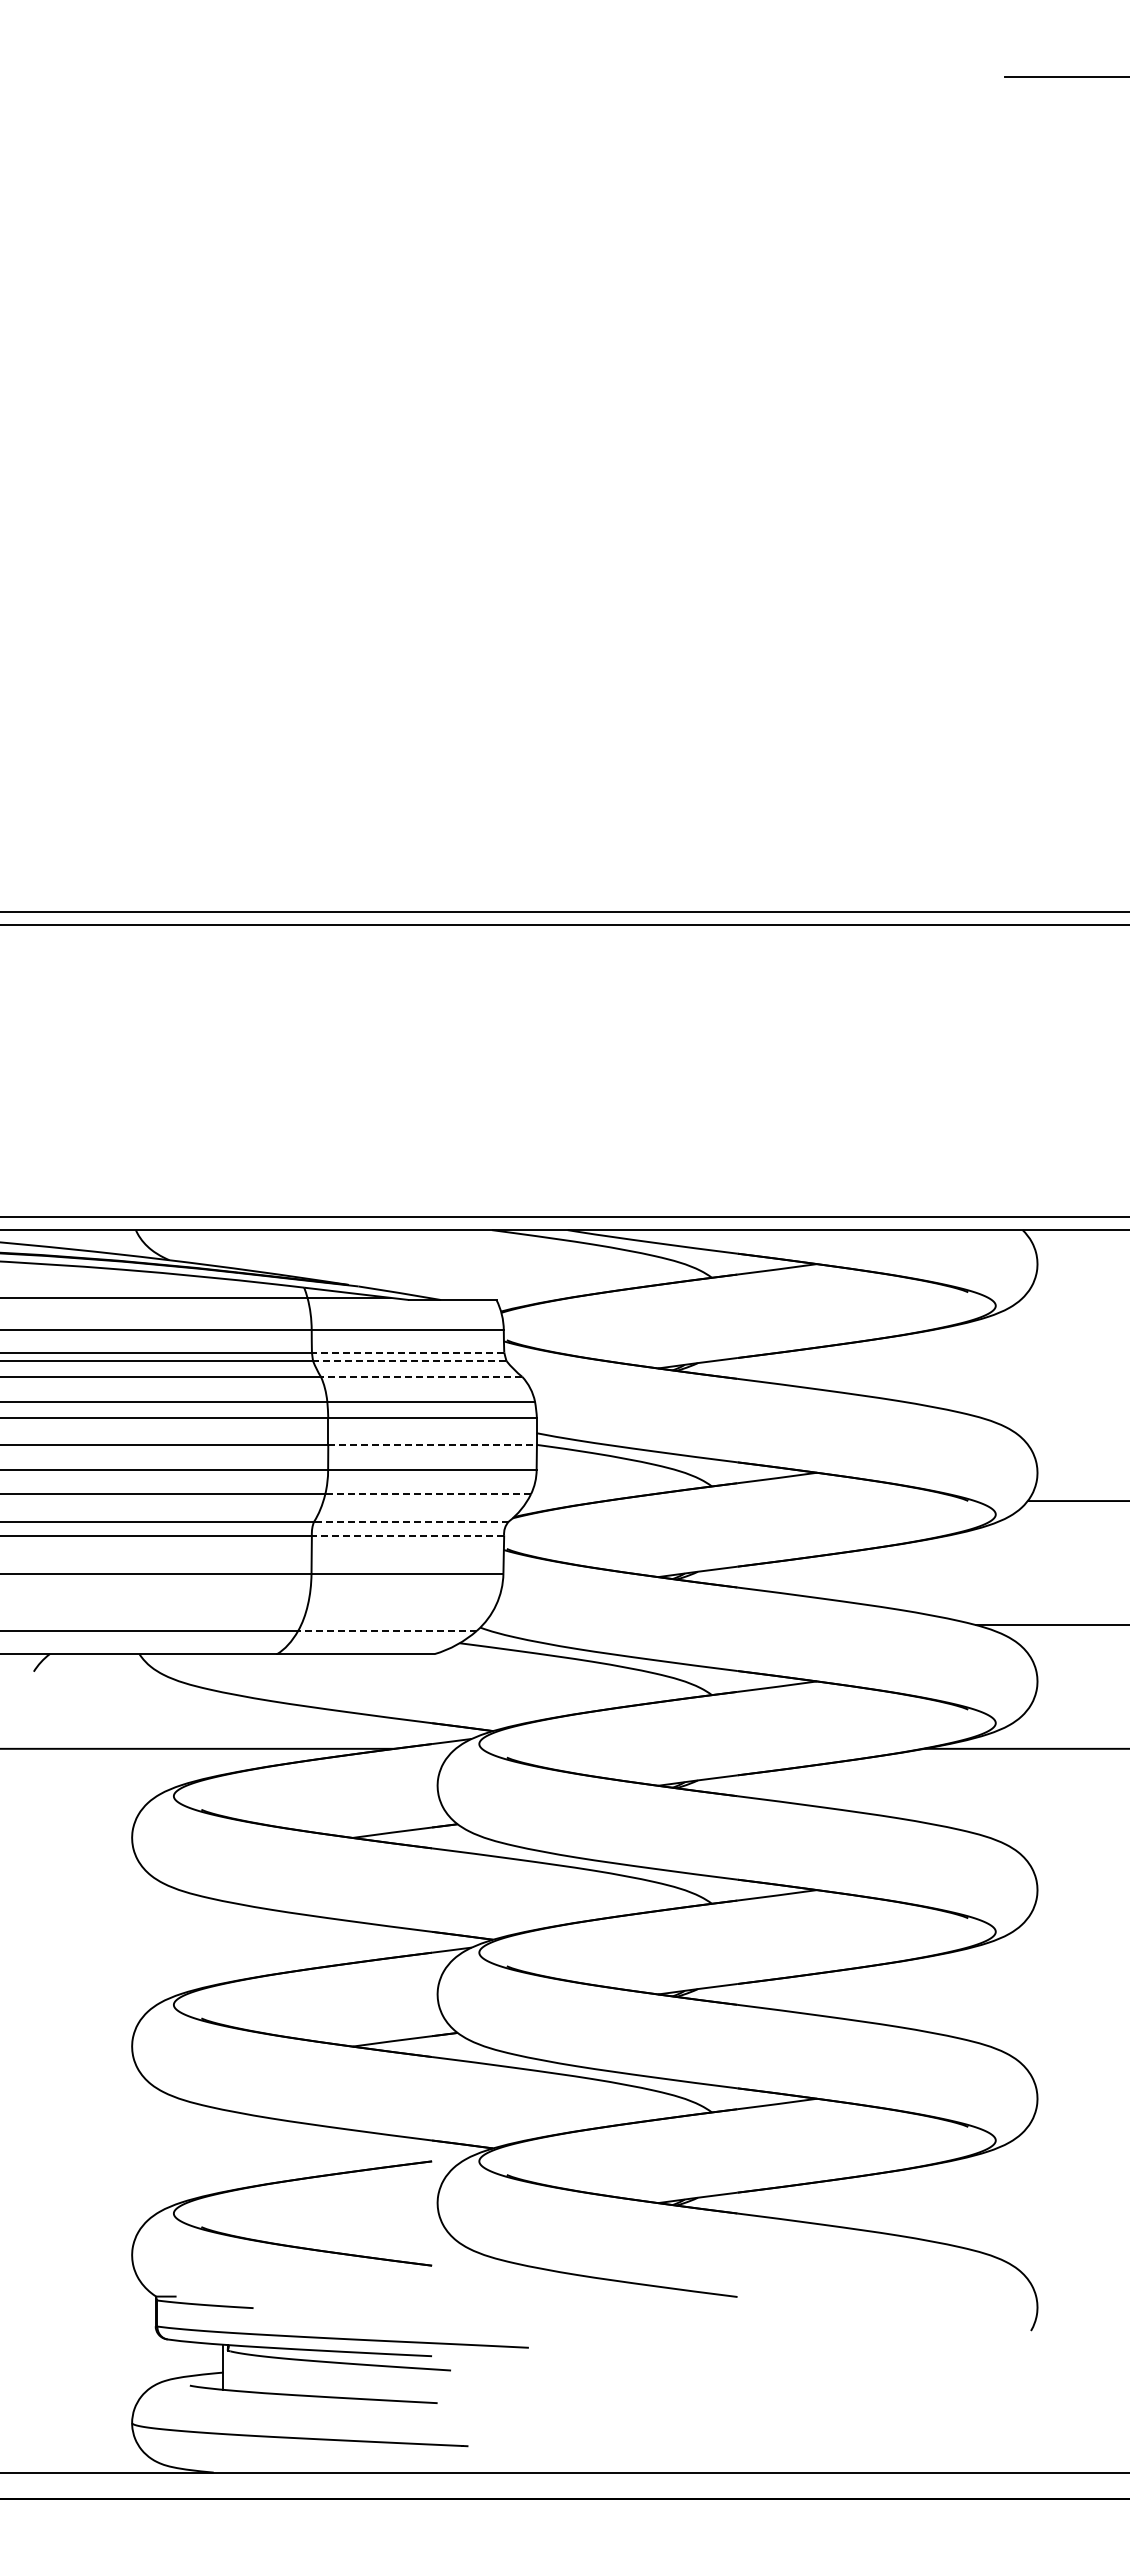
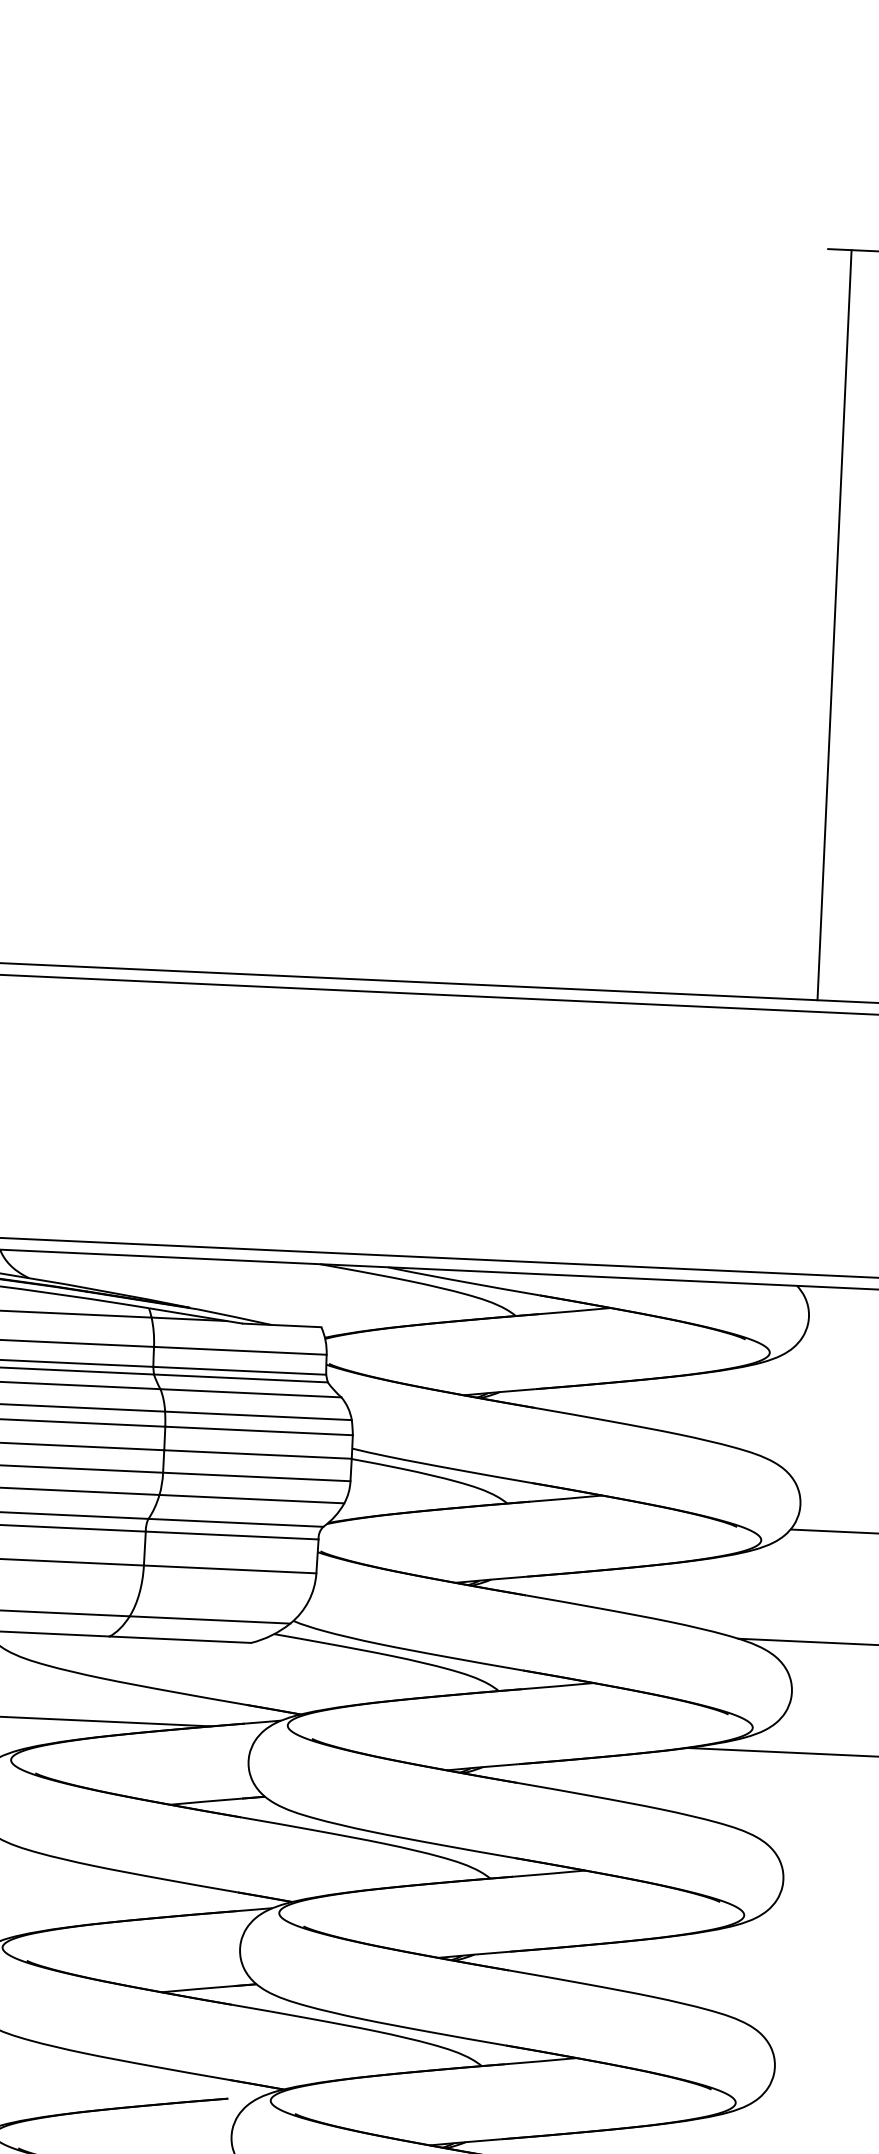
line: (1031, 494) -> (834, 625), added
line: (407, 1352) -> (239, 1370), dashed -> solid
line: (409, 1360) -> (240, 1378), dashed -> solid
line: (421, 1376) -> (250, 1392), dashed -> solid
line: (433, 1444) -> (258, 1454), dashed -> solid
line: (428, 1494) -> (252, 1499), dashed -> solid
line: (410, 1521) -> (235, 1522), dashed -> solid
line: (407, 1535) -> (231, 1535), dashed -> solid
line: (387, 1630) -> (209, 1619), dashed -> solid

